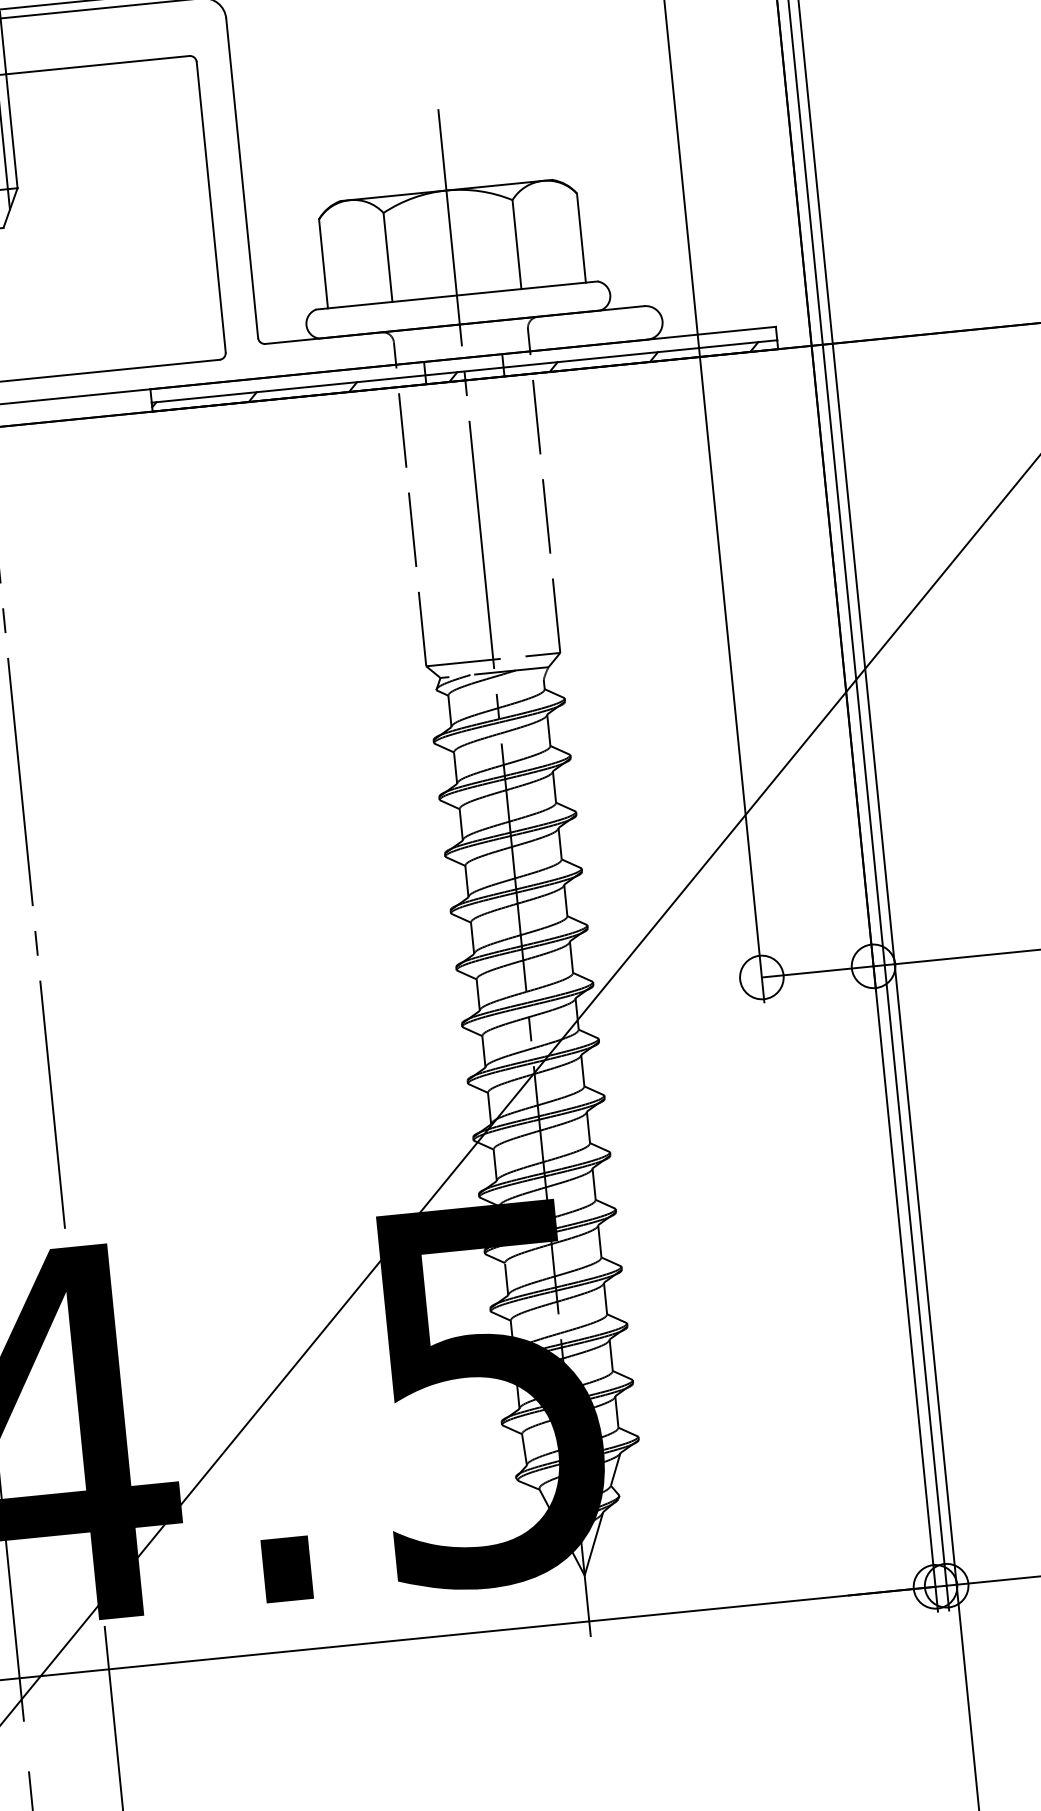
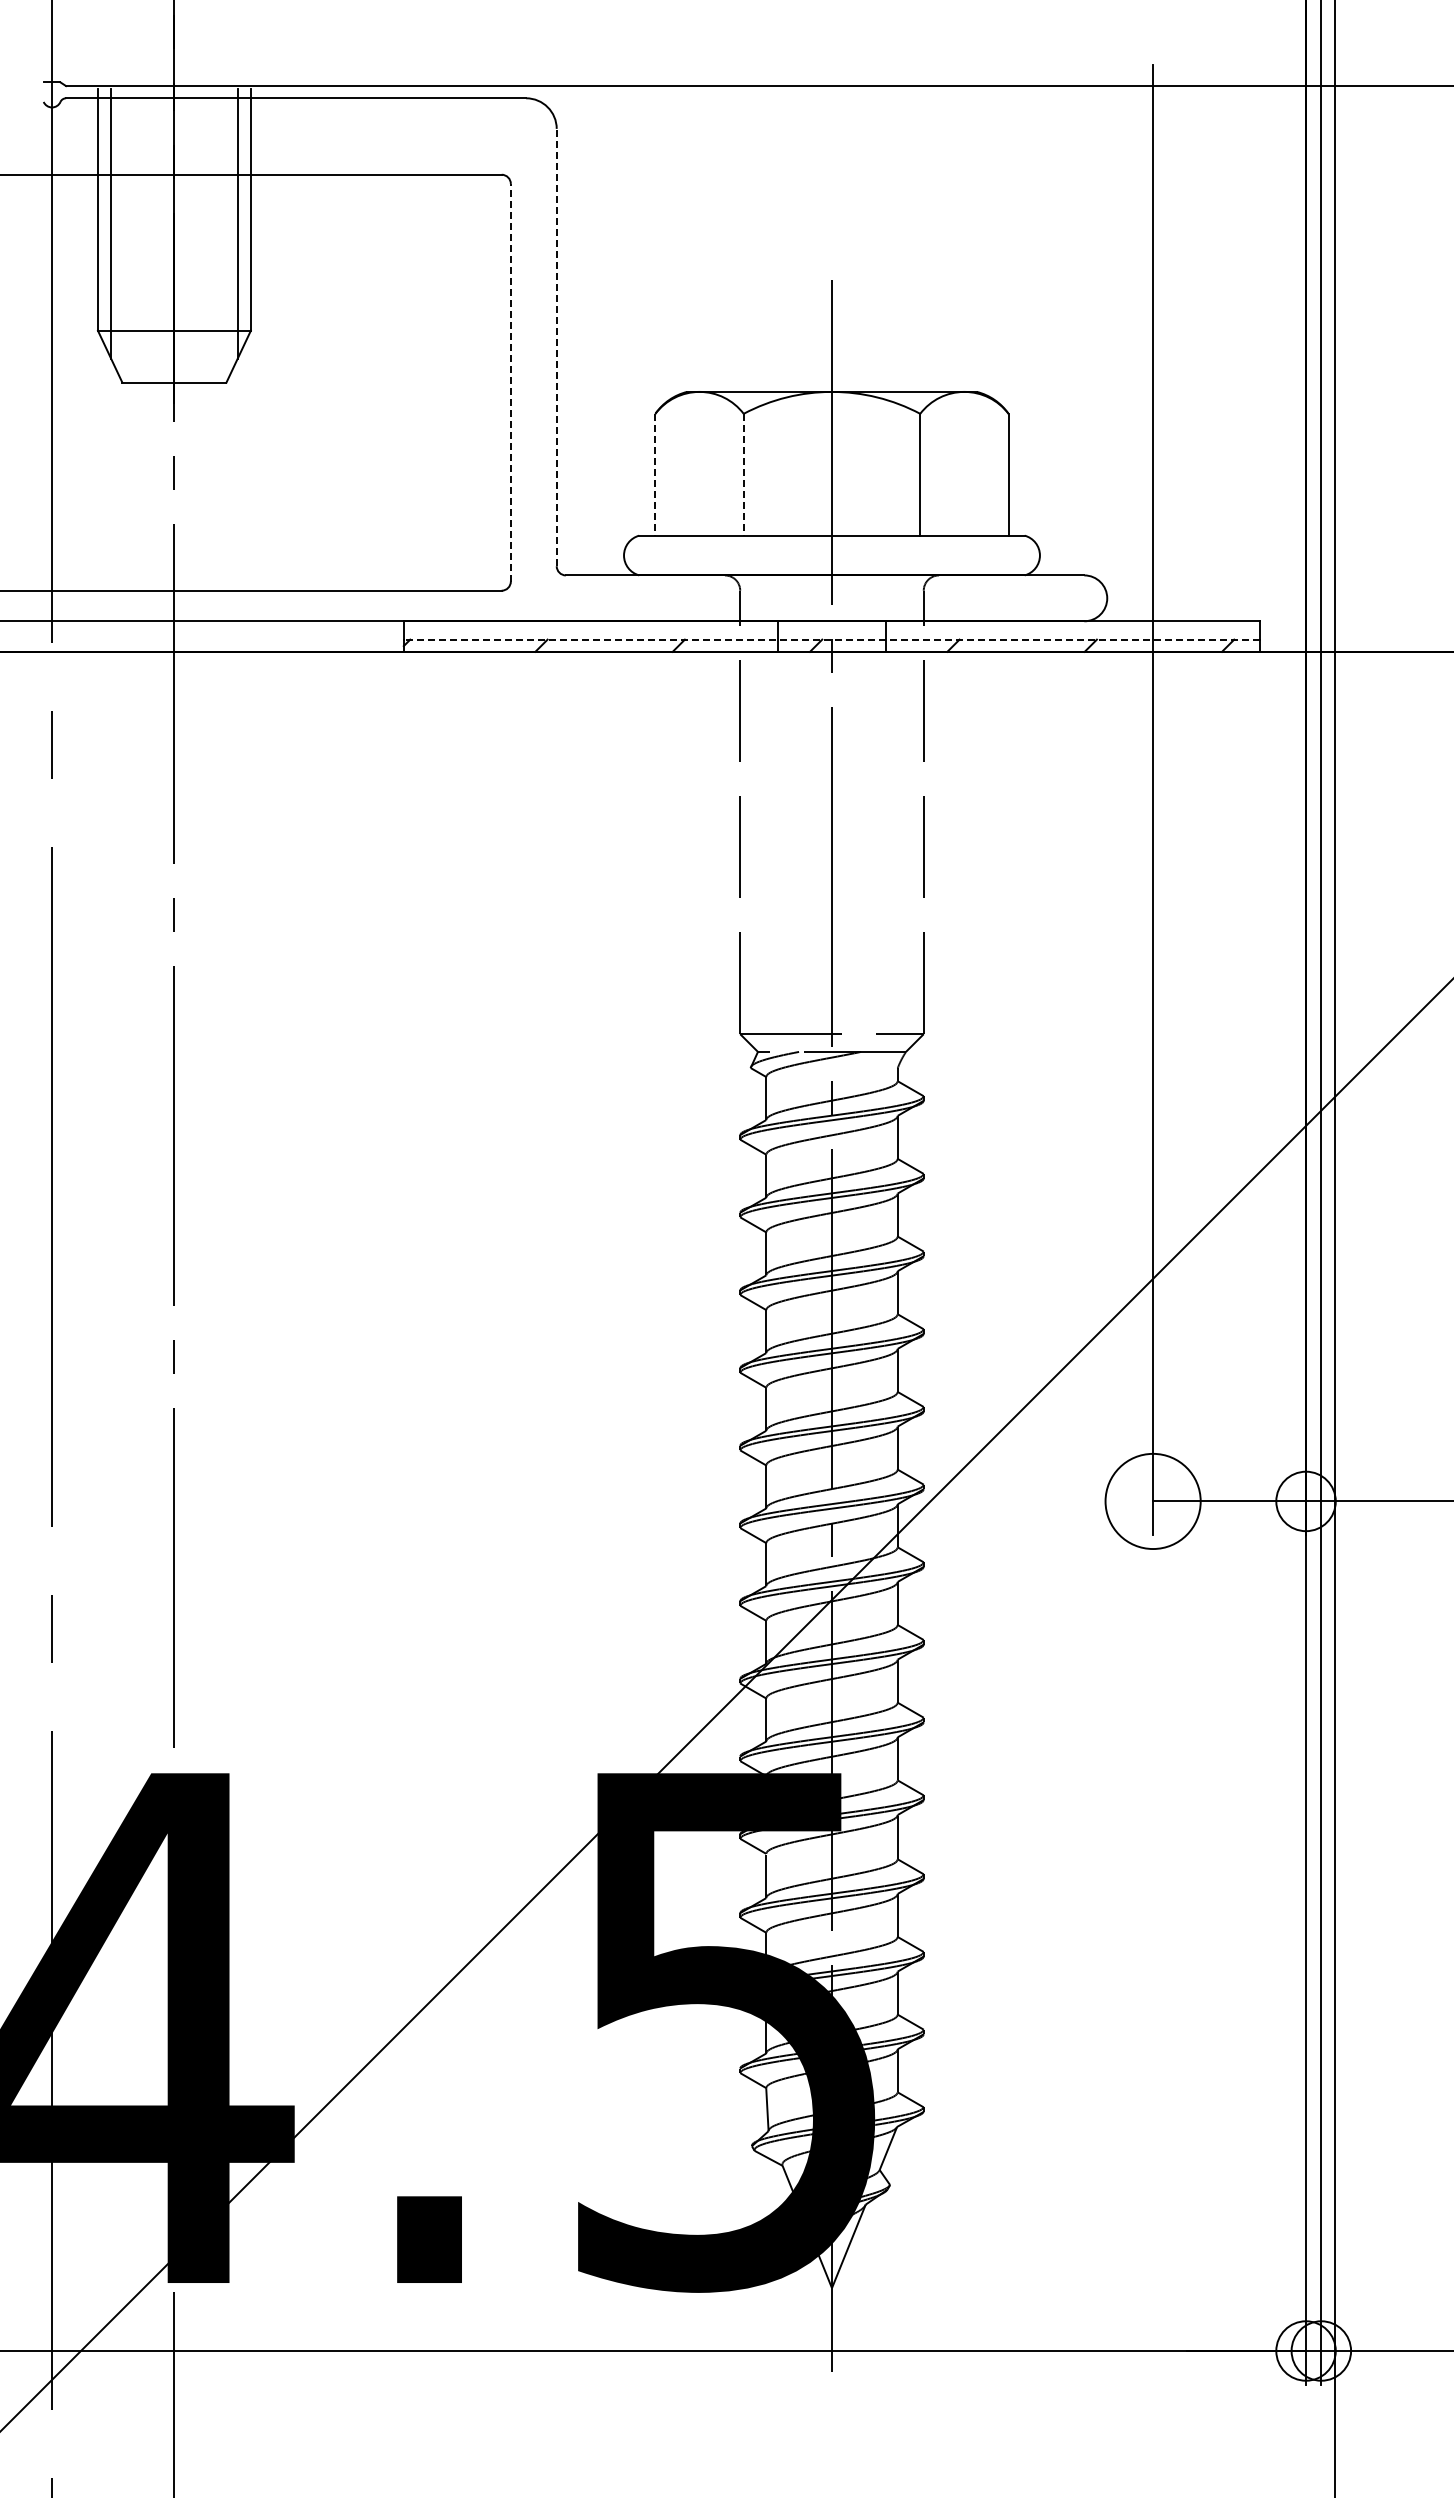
line: (242, 178) -> (556, 347), solid -> dashed
line: (210, 207) -> (510, 382), solid -> dashed
line: (387, 257) -> (743, 474), solid -> dashed
line: (323, 263) -> (655, 474), solid -> dashed
line: (464, 371) -> (831, 639), solid -> dashed
circle: (761, 977) -> (1152, 1501), size x1.6

